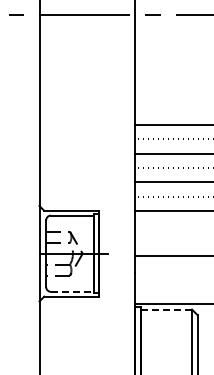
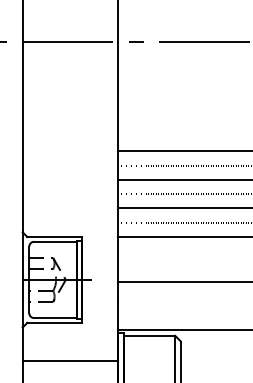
line: (73, 292) -> (56, 318), dashed -> solid
line: (166, 309) -> (149, 335), dashed -> solid
line: (86, 335) -> (69, 361), added

